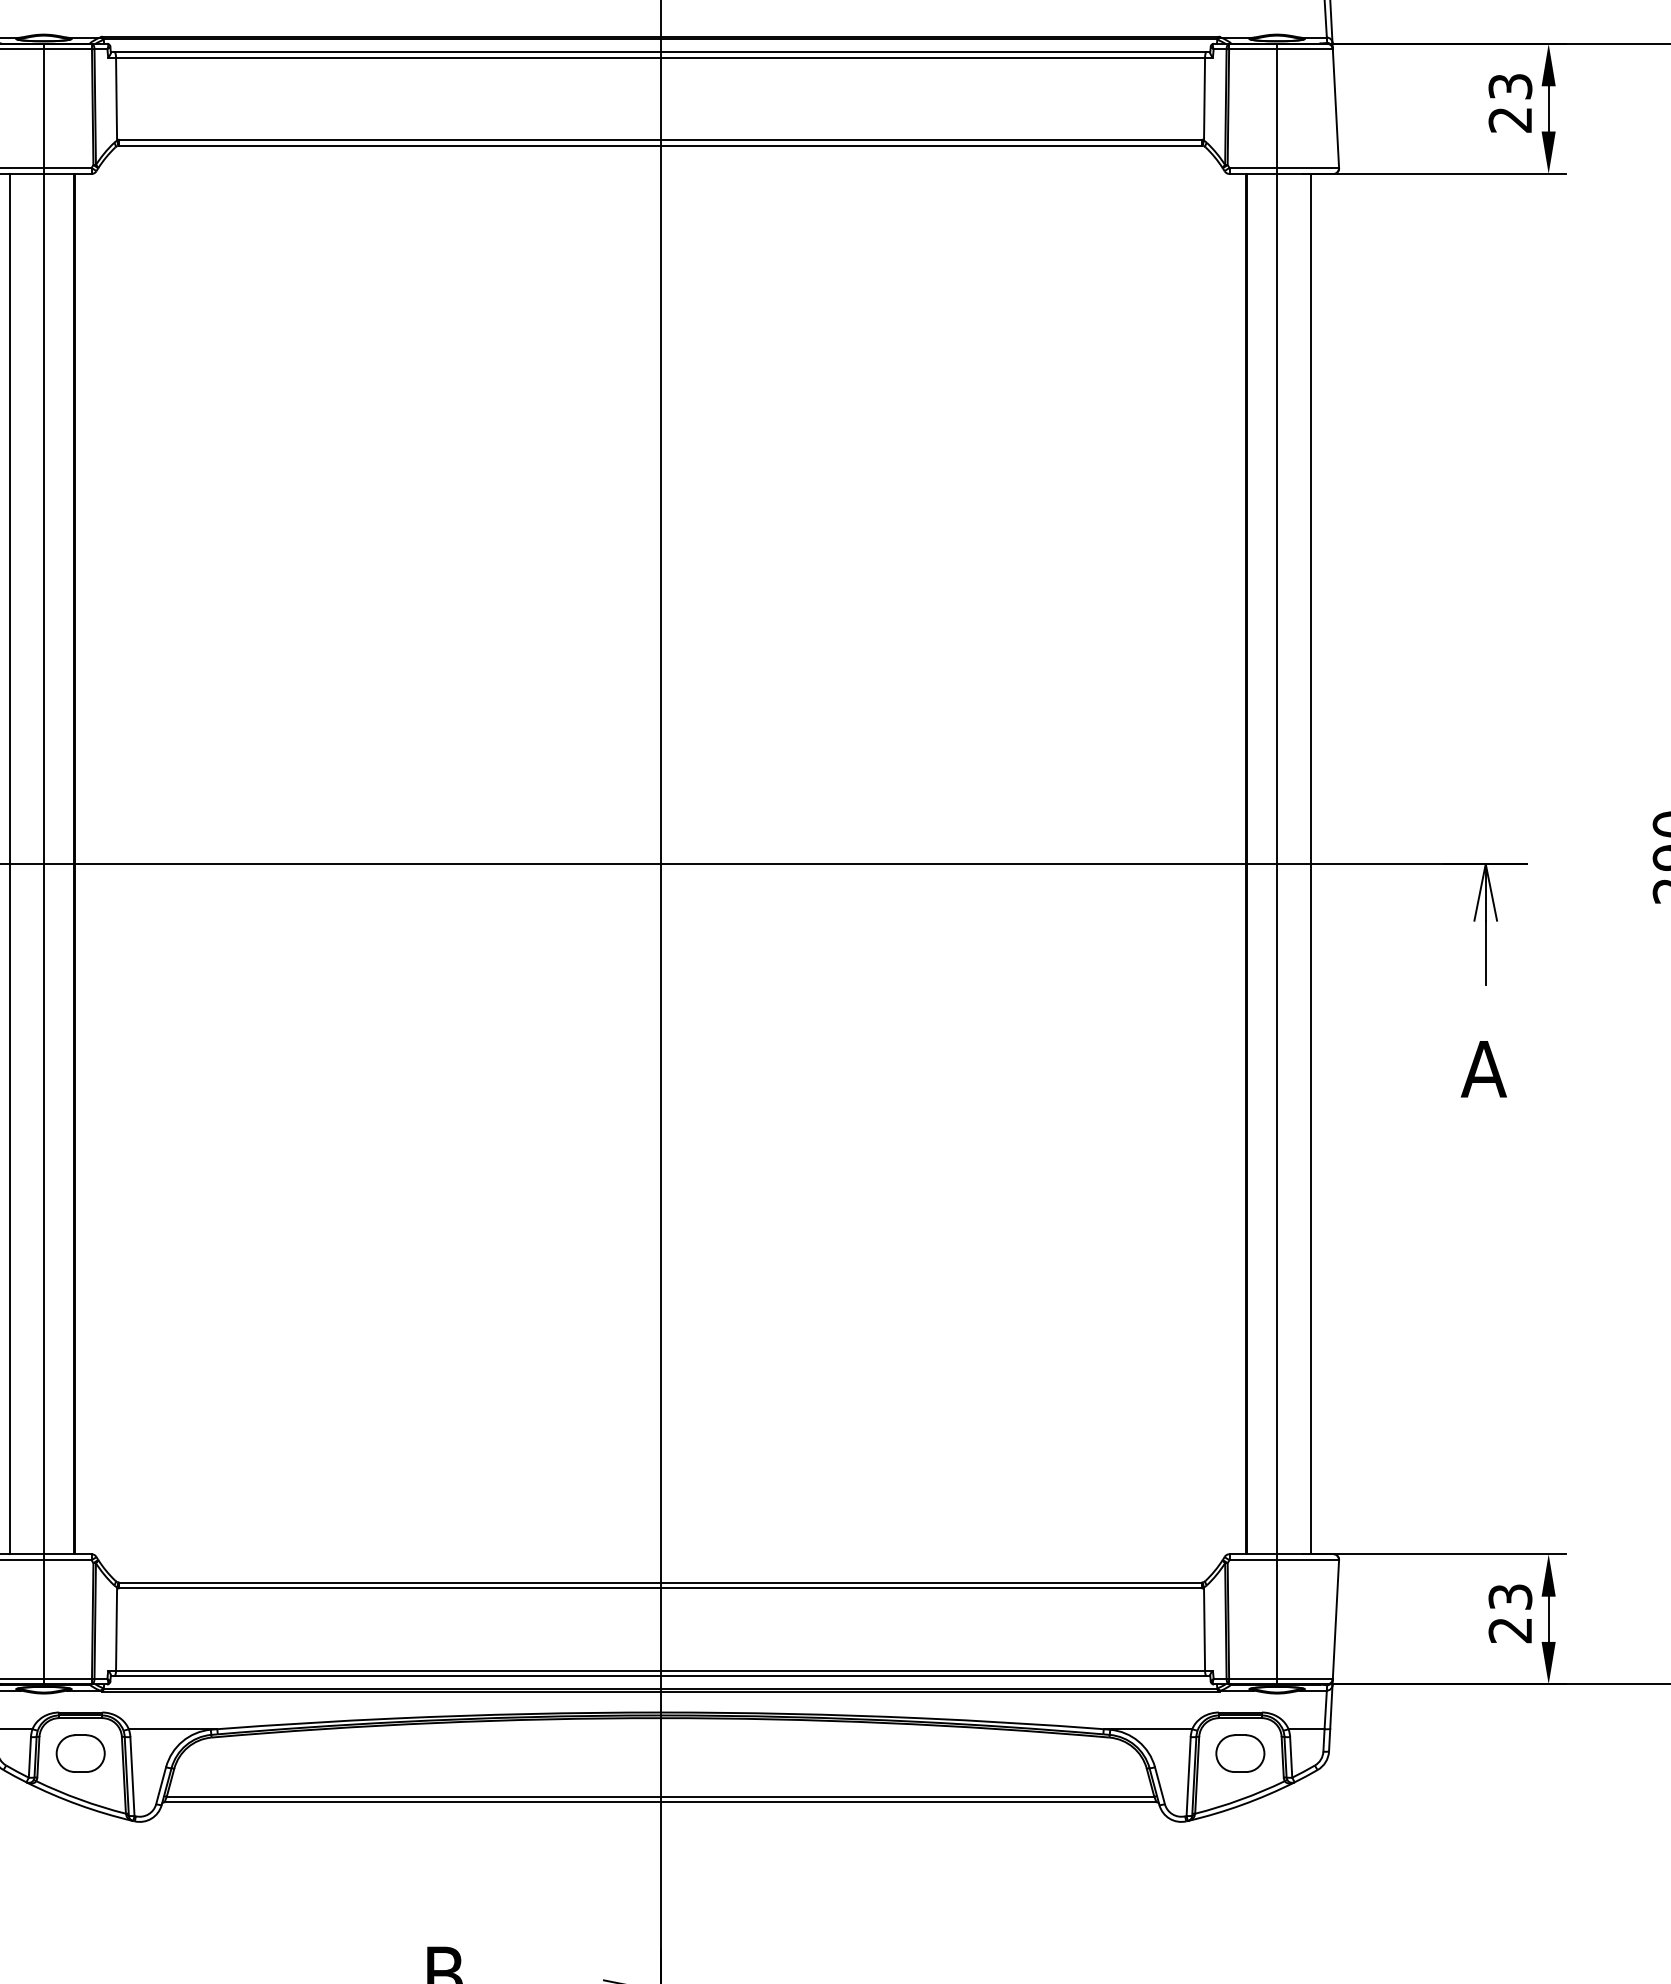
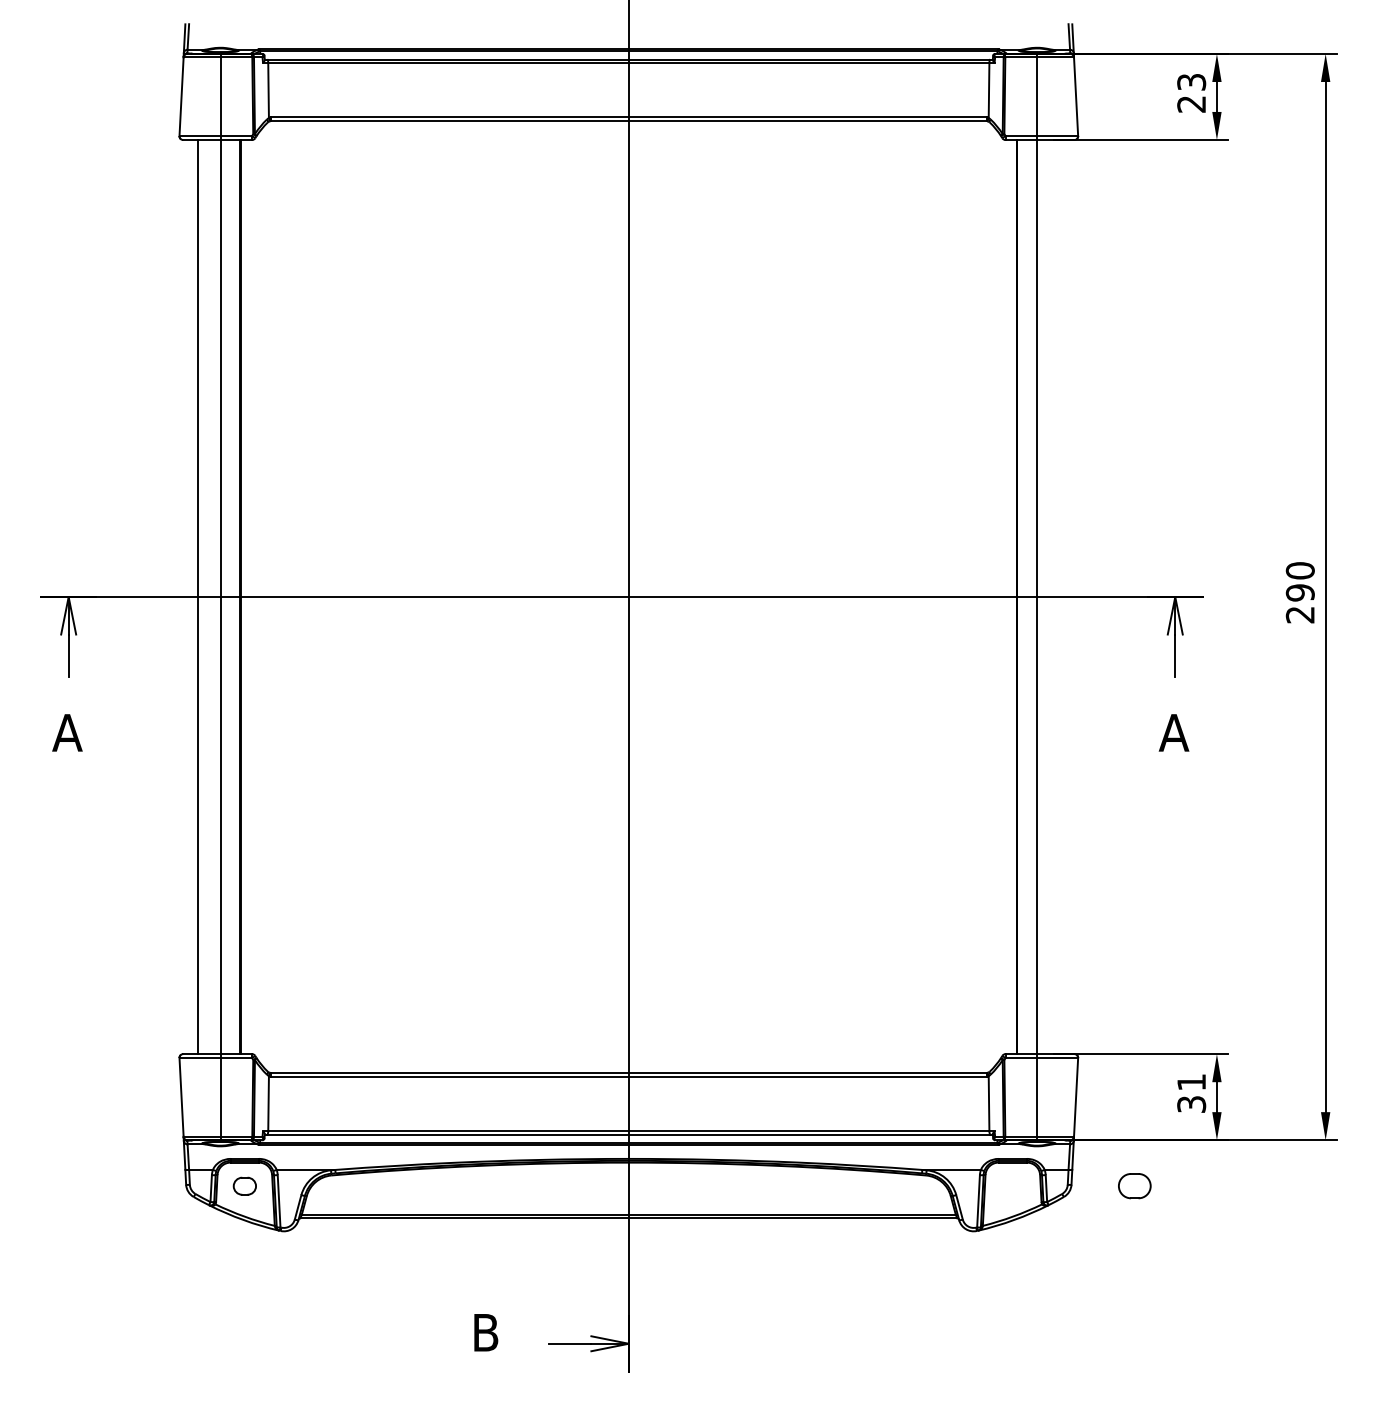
line: (1310, 864) -> (1059, 597), removed
text: (1510, 1613) -> (1191, 1093), 23 -> 31
part: (80, 1754) -> (244, 1186), size x0.7
part: (1239, 1754) -> (1134, 1186), moved

